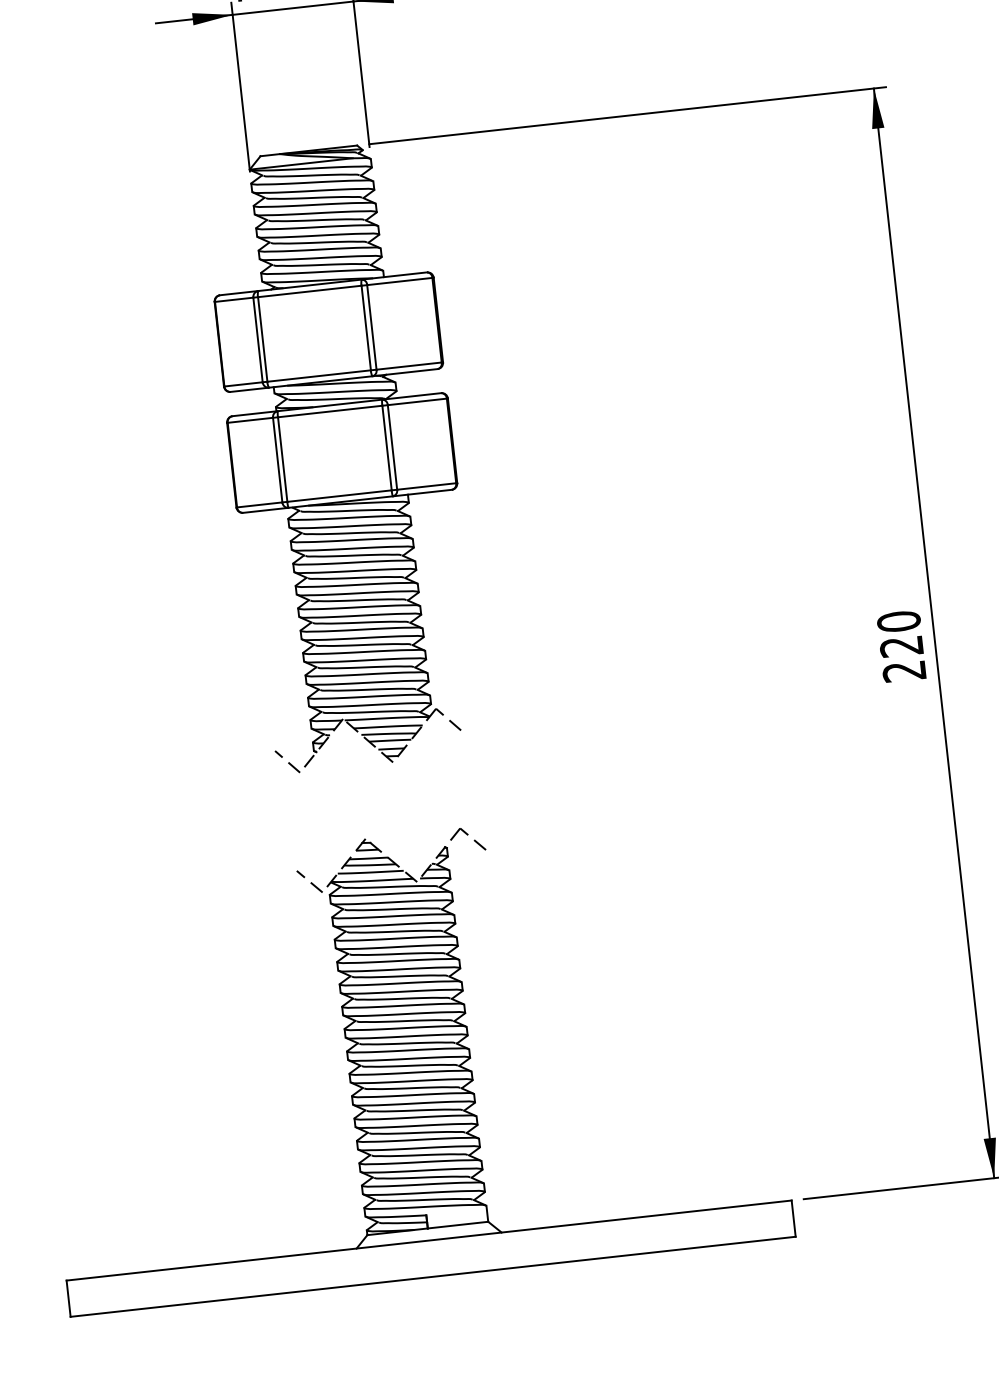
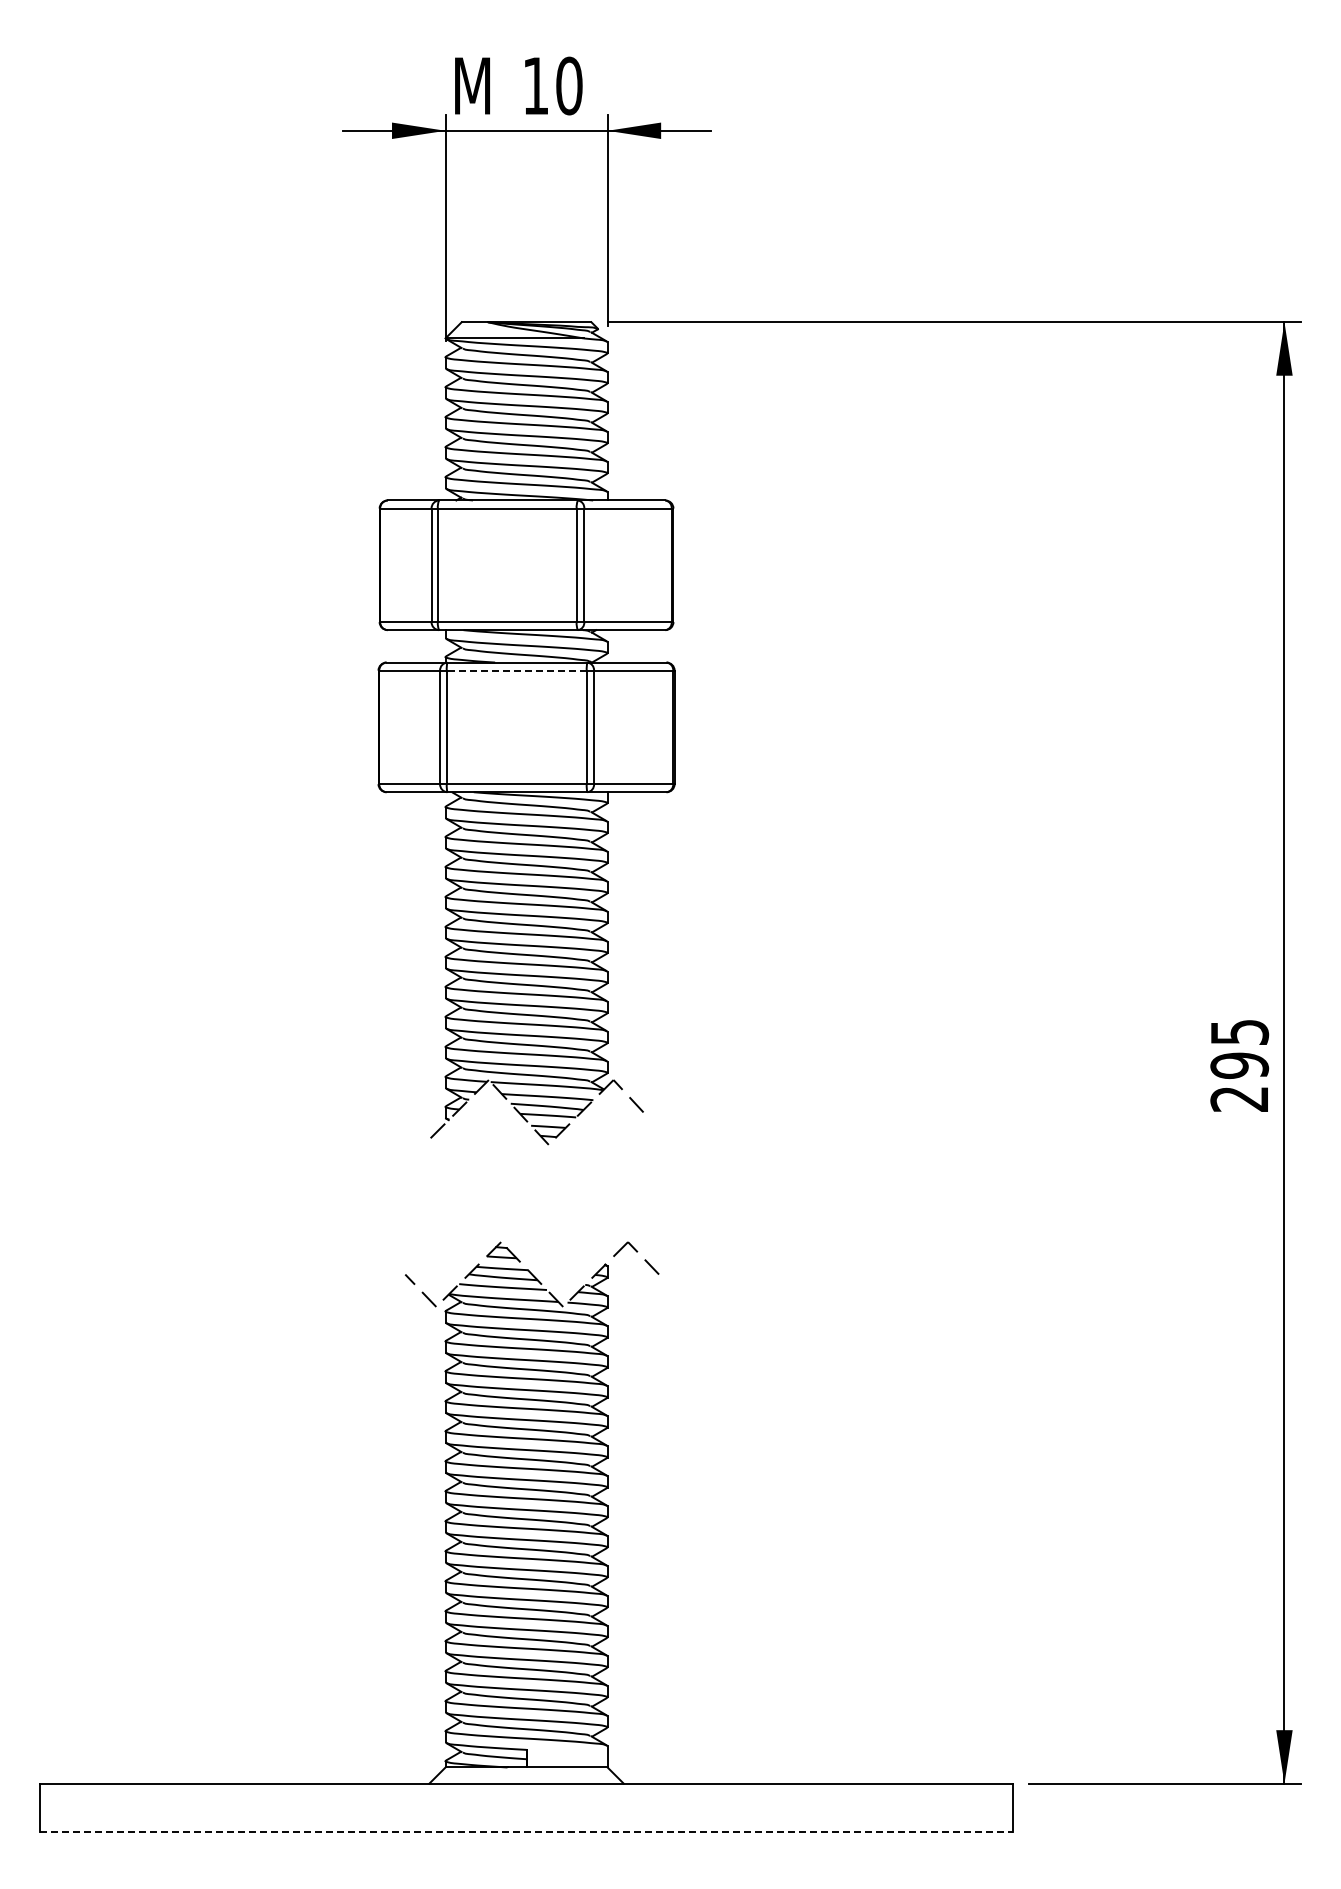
line: (330, 411) -> (516, 670), solid -> dashed
text: (900, 634) -> (1239, 1049), 220 -> 295
line: (288, 762) -> (410, 1129), removed
line: (433, 1276) -> (527, 1832), solid -> dashed

